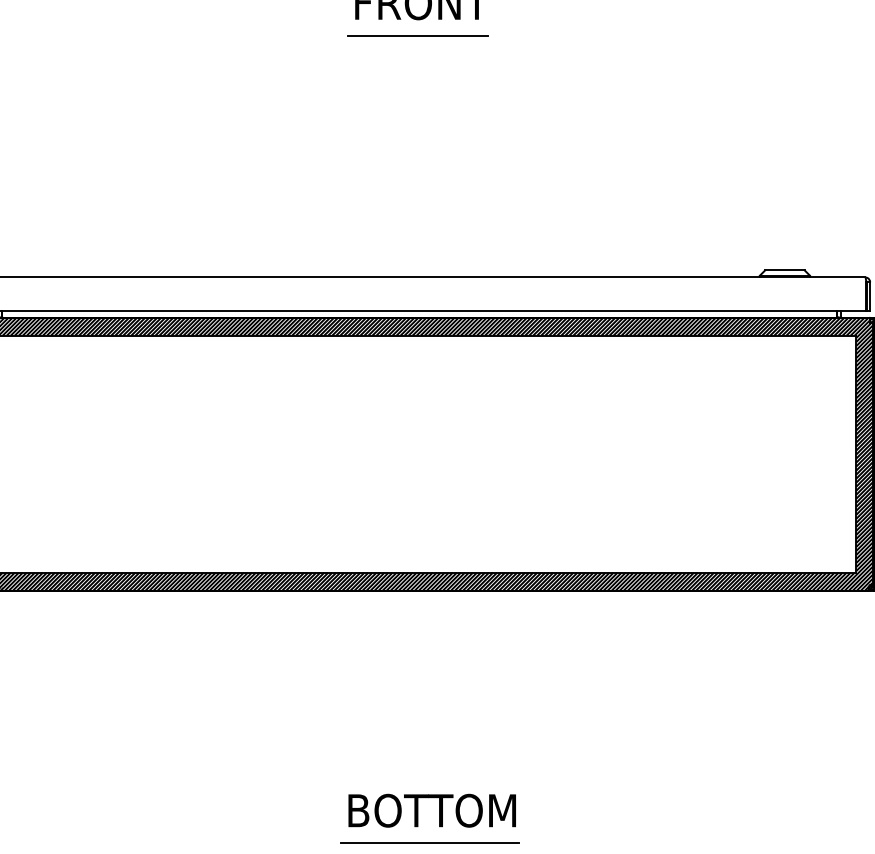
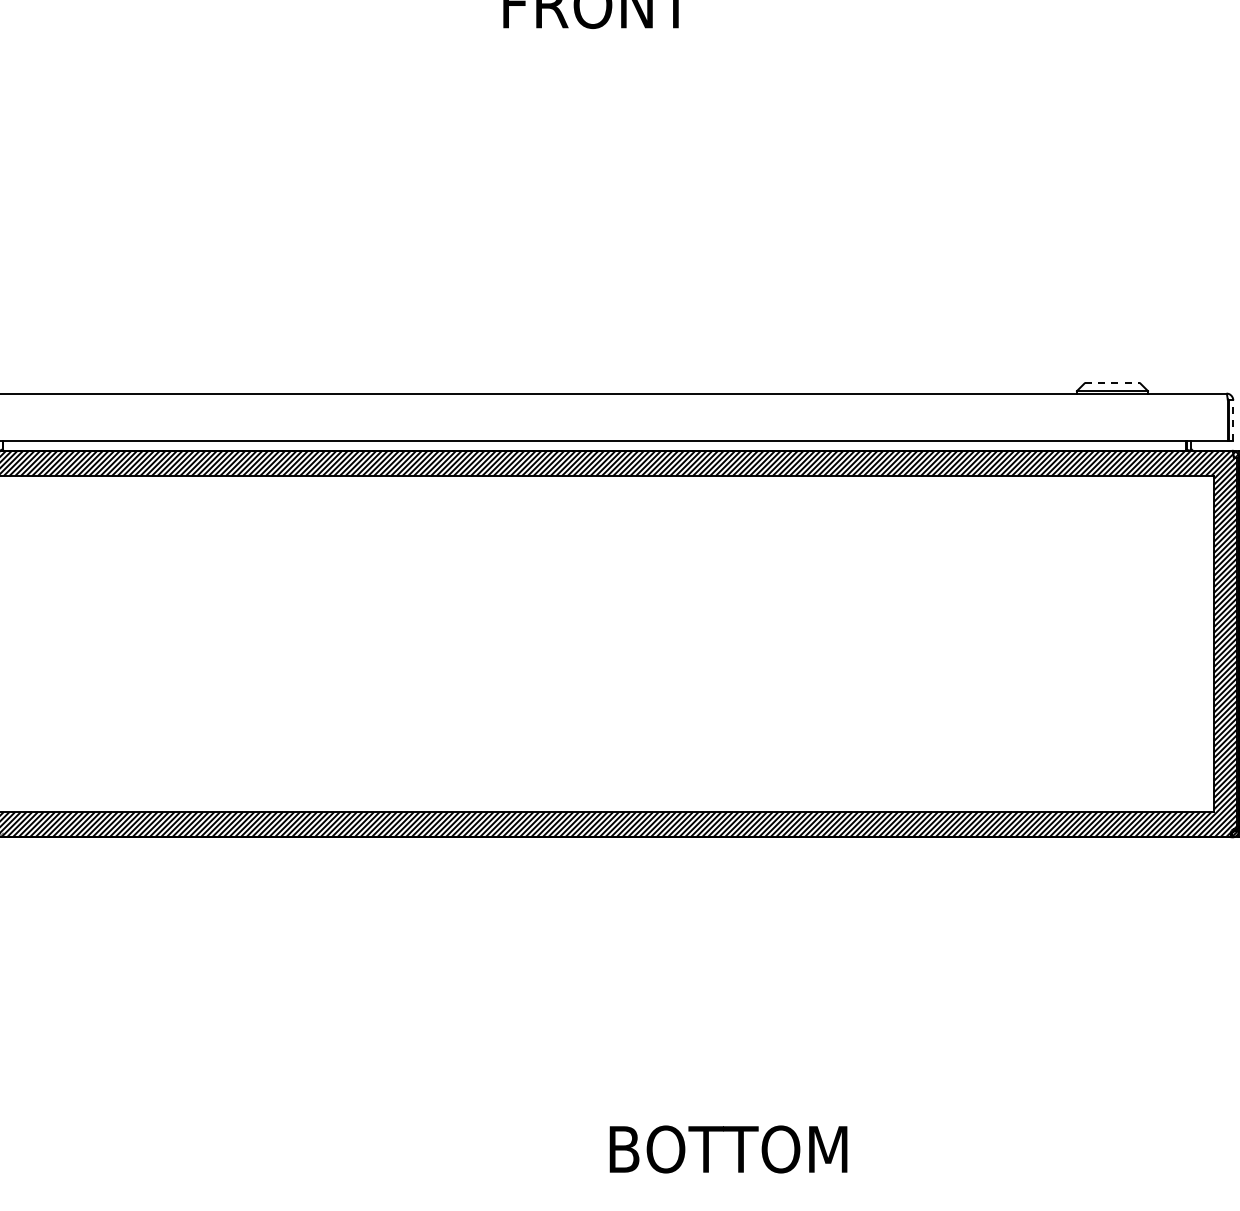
line: (418, 35) -> (592, 50), removed
line: (784, 270) -> (1112, 383), solid -> dashed
line: (870, 296) -> (1233, 420), solid -> dashed
text: (432, 810) -> (728, 1149), moved
line: (430, 843) -> (609, 1195), removed

